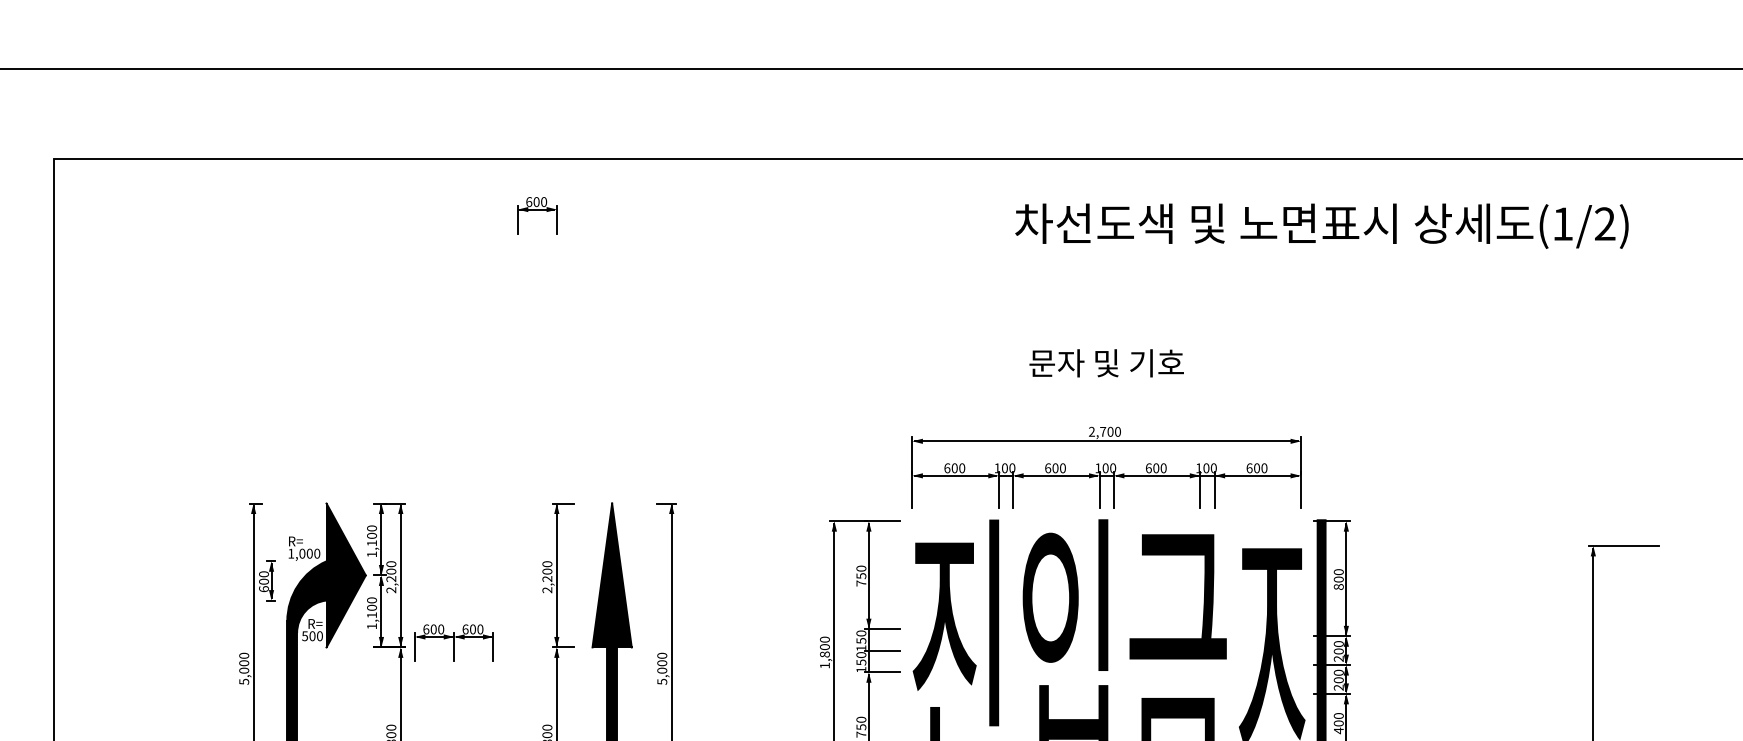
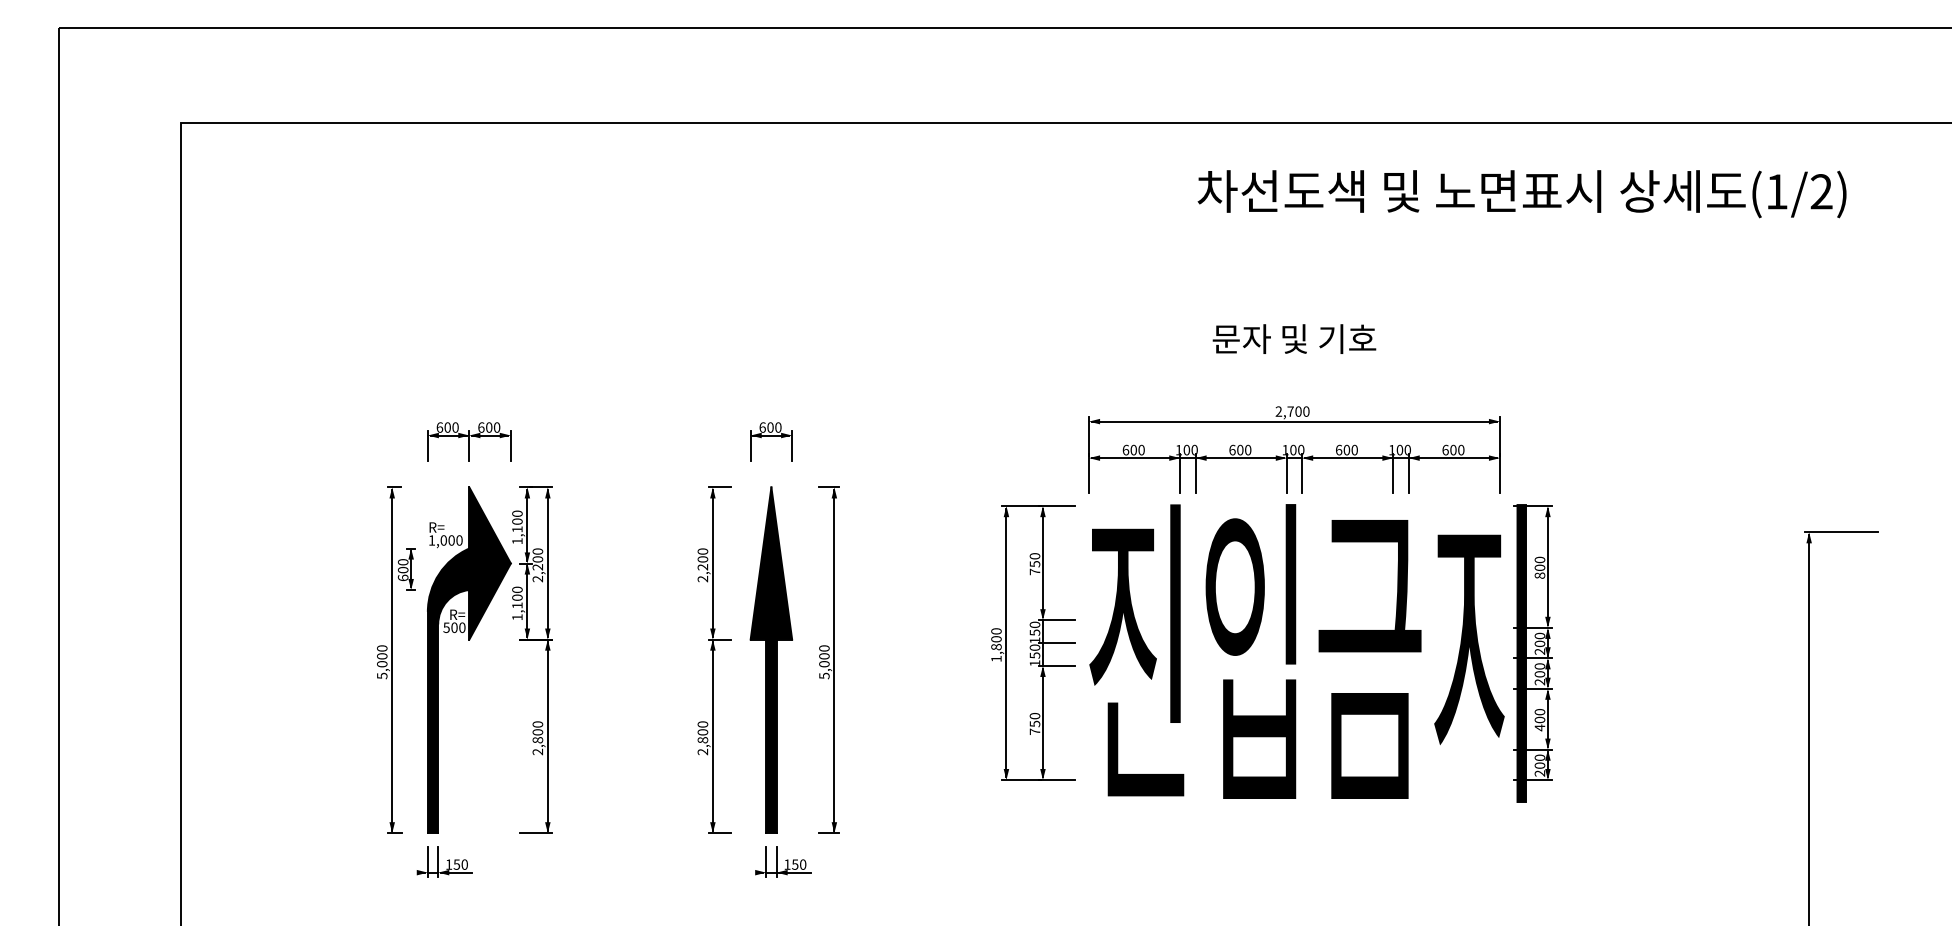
part: (537, 215) -> (771, 441), moved
part: (454, 642) -> (469, 441), moved

